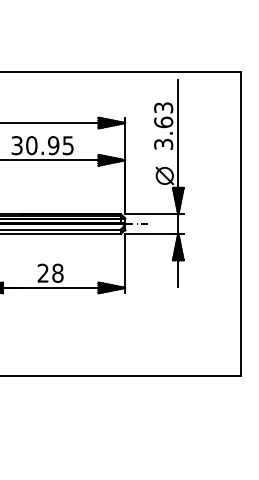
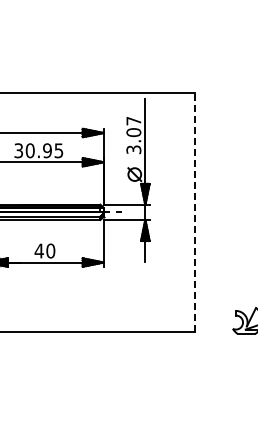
text: (163, 114) -> (133, 126), 3.63 -> 3.07
line: (240, 222) -> (194, 211), solid -> dashed
text: (49, 272) -> (44, 250), 28 -> 40

